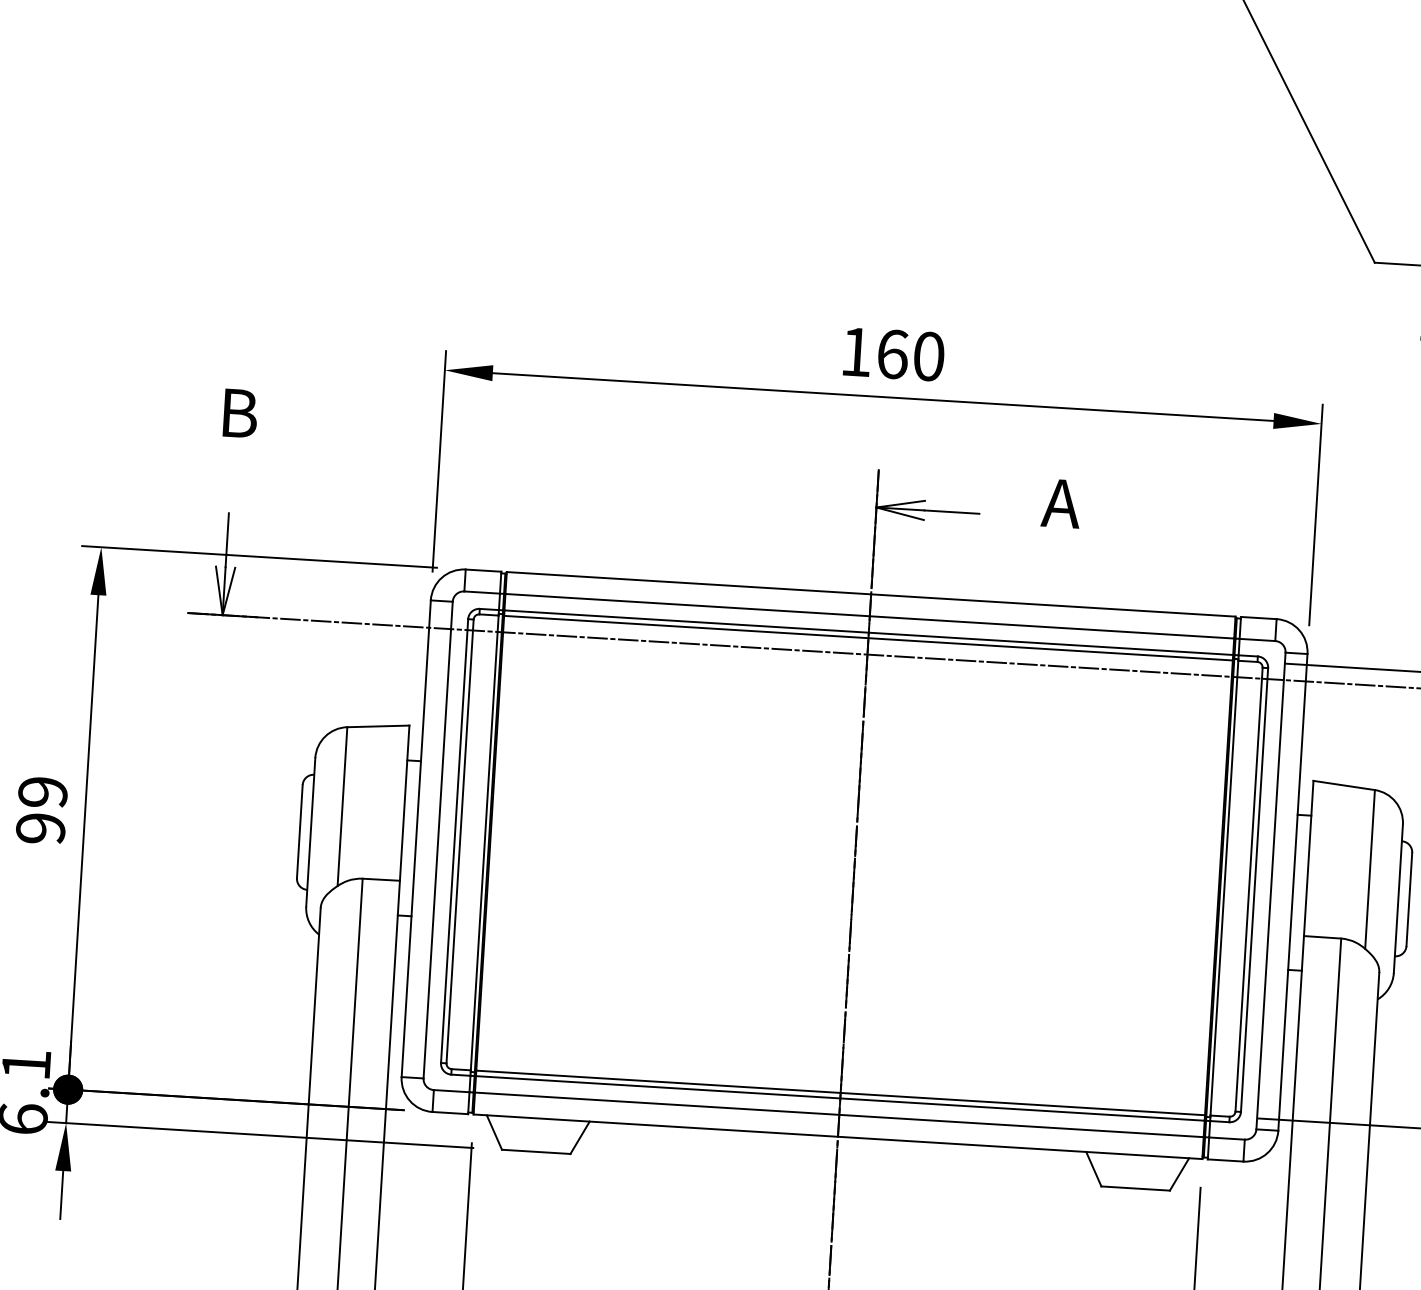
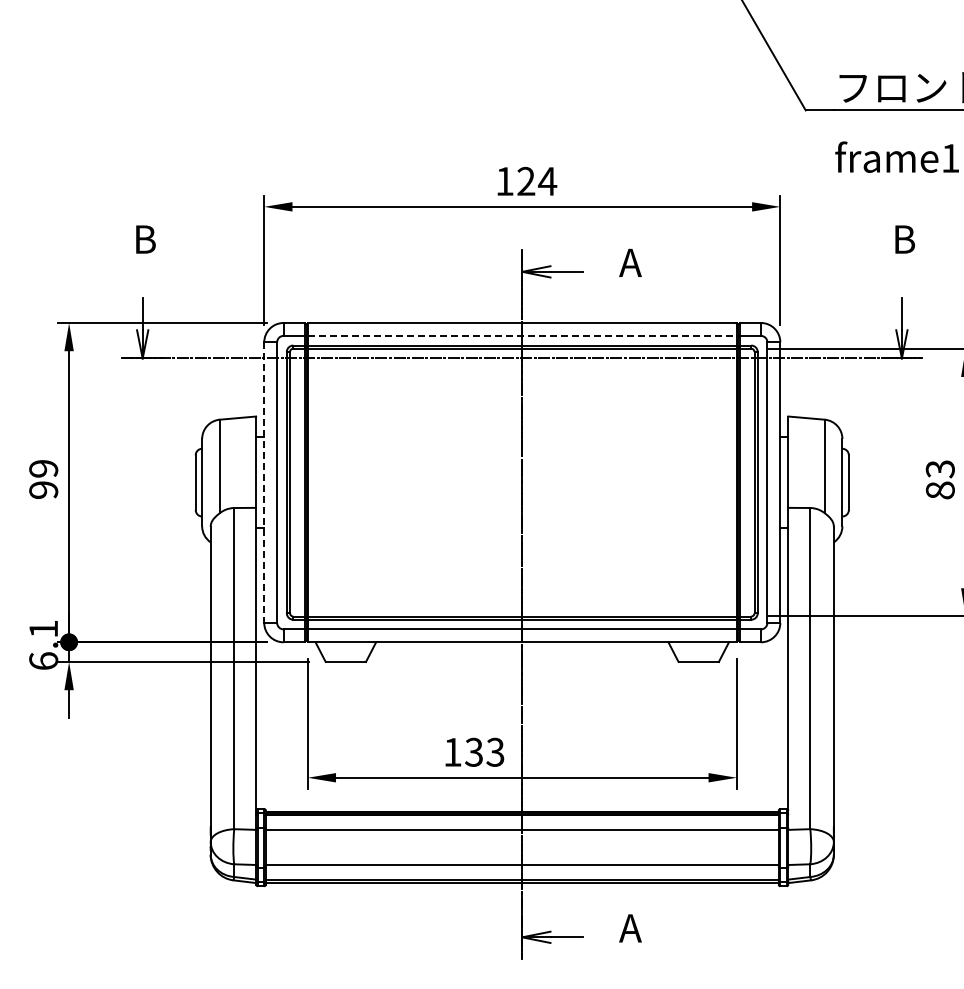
text: (911, 353) -> (537, 180), 160 -> 124
line: (870, 615) -> (522, 335), solid -> dashed
line: (416, 840) -> (264, 483), solid -> dashed

